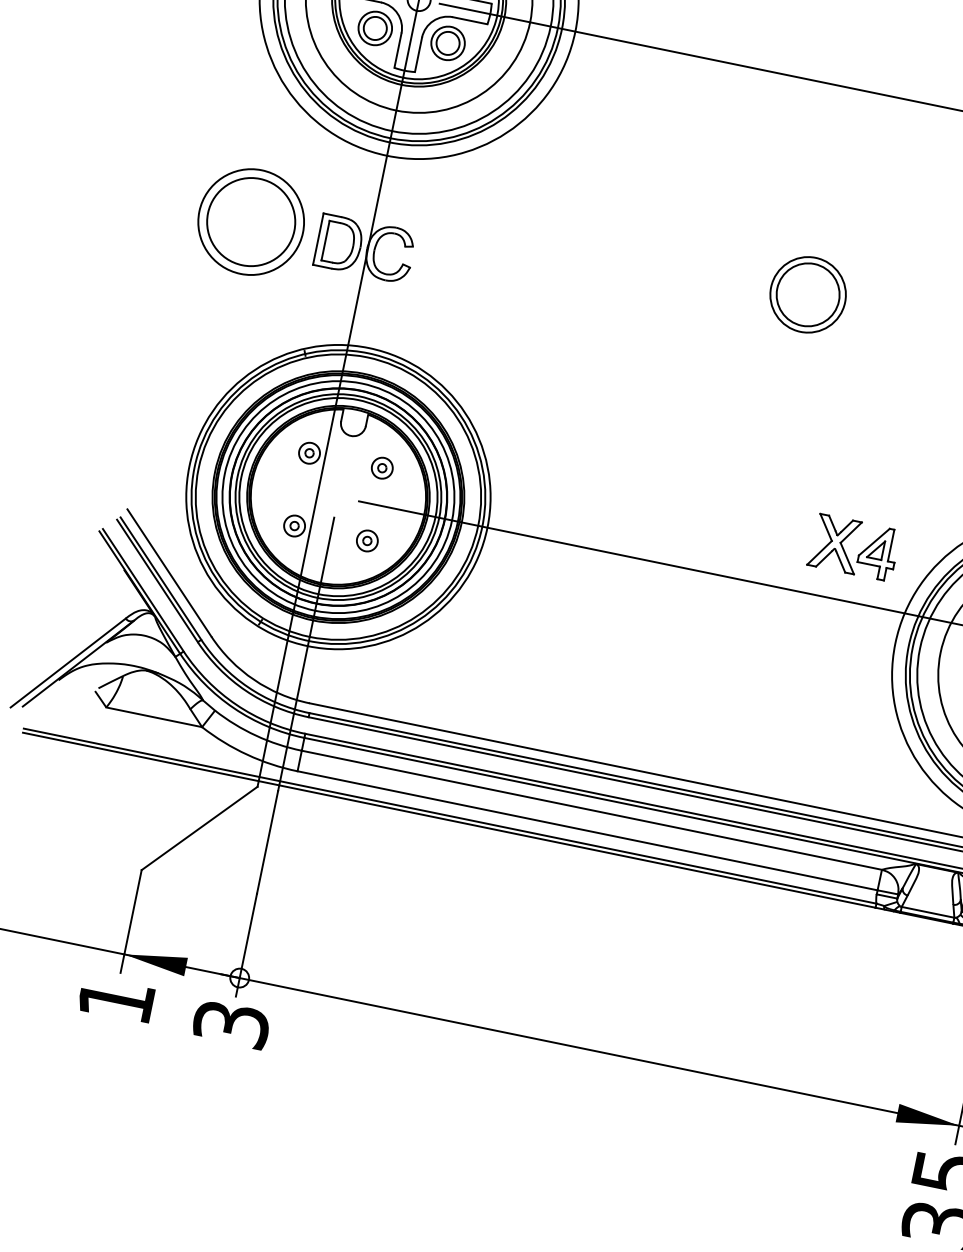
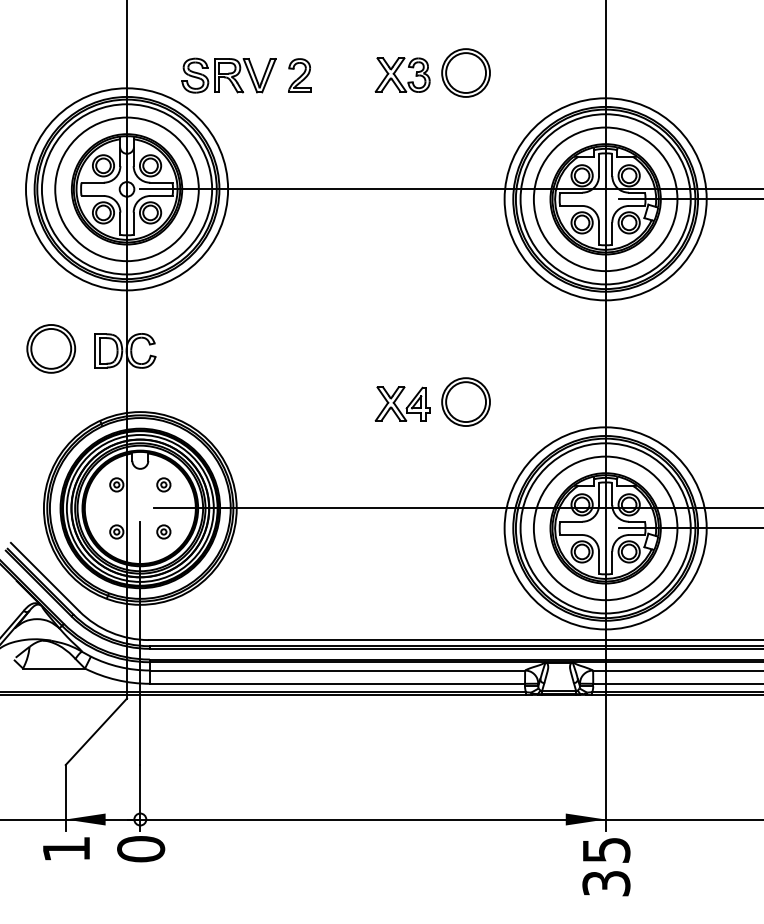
part: (251, 221) -> (51, 348), size x0.71
part: (807, 293) -> (465, 401), moved
part: (853, 546) -> (402, 403), moved
text: (232, 1024) -> (141, 849), 3 -> 0

